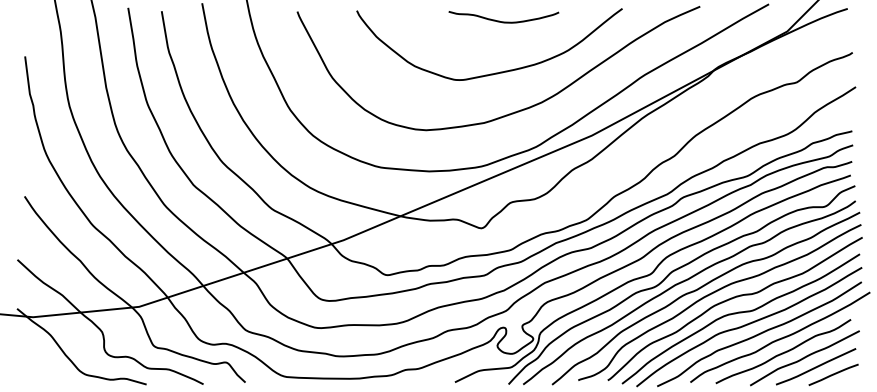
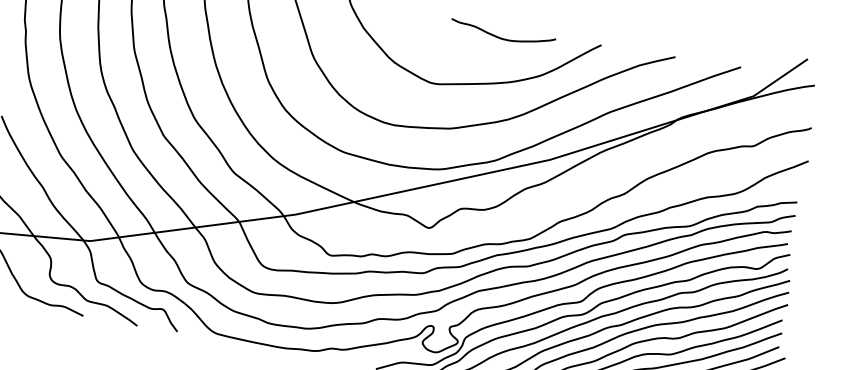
curve: (503, 21) -> (501, 37), moved

